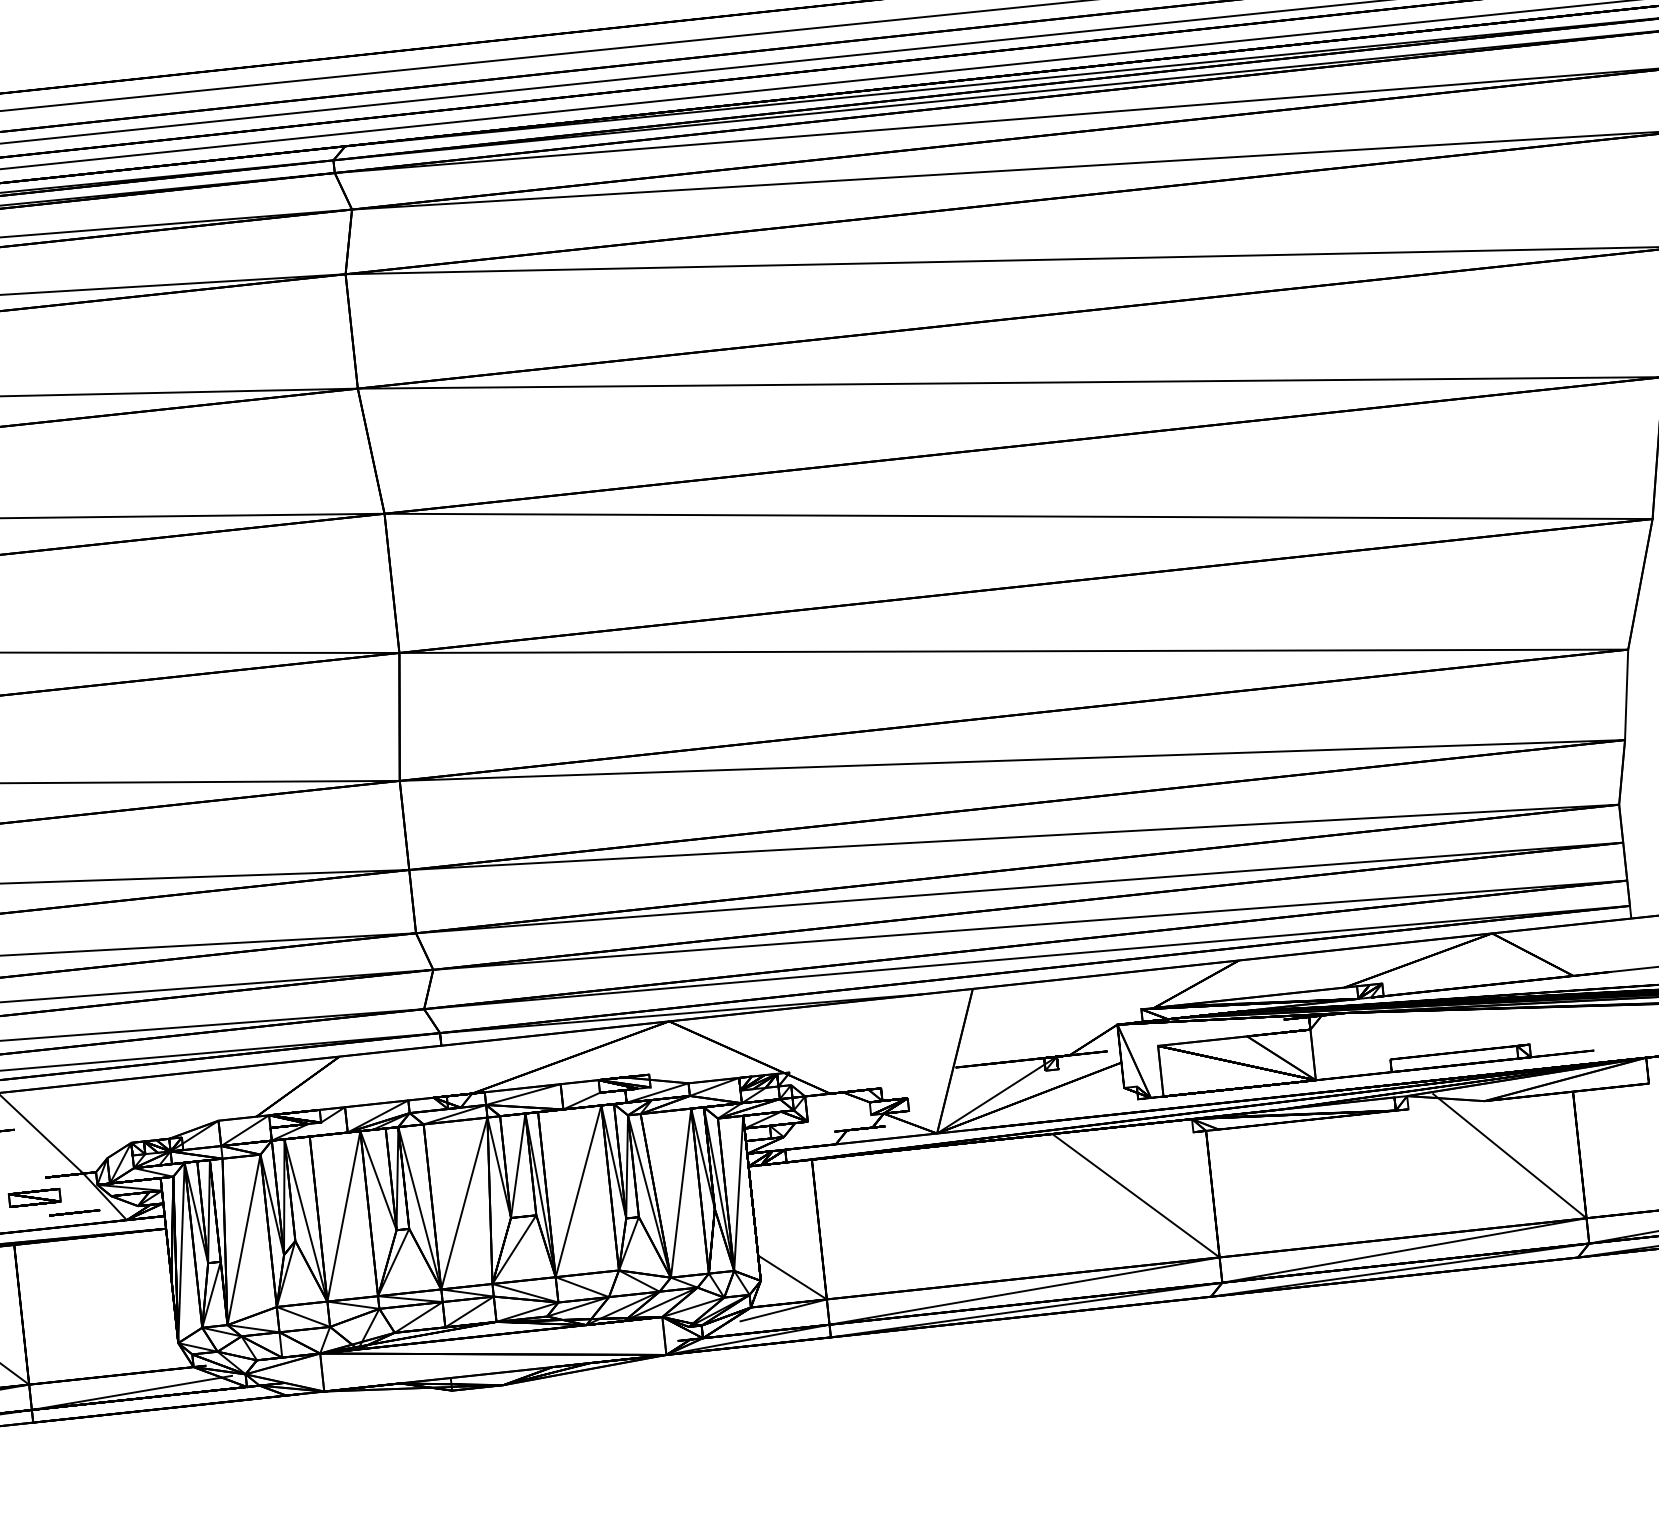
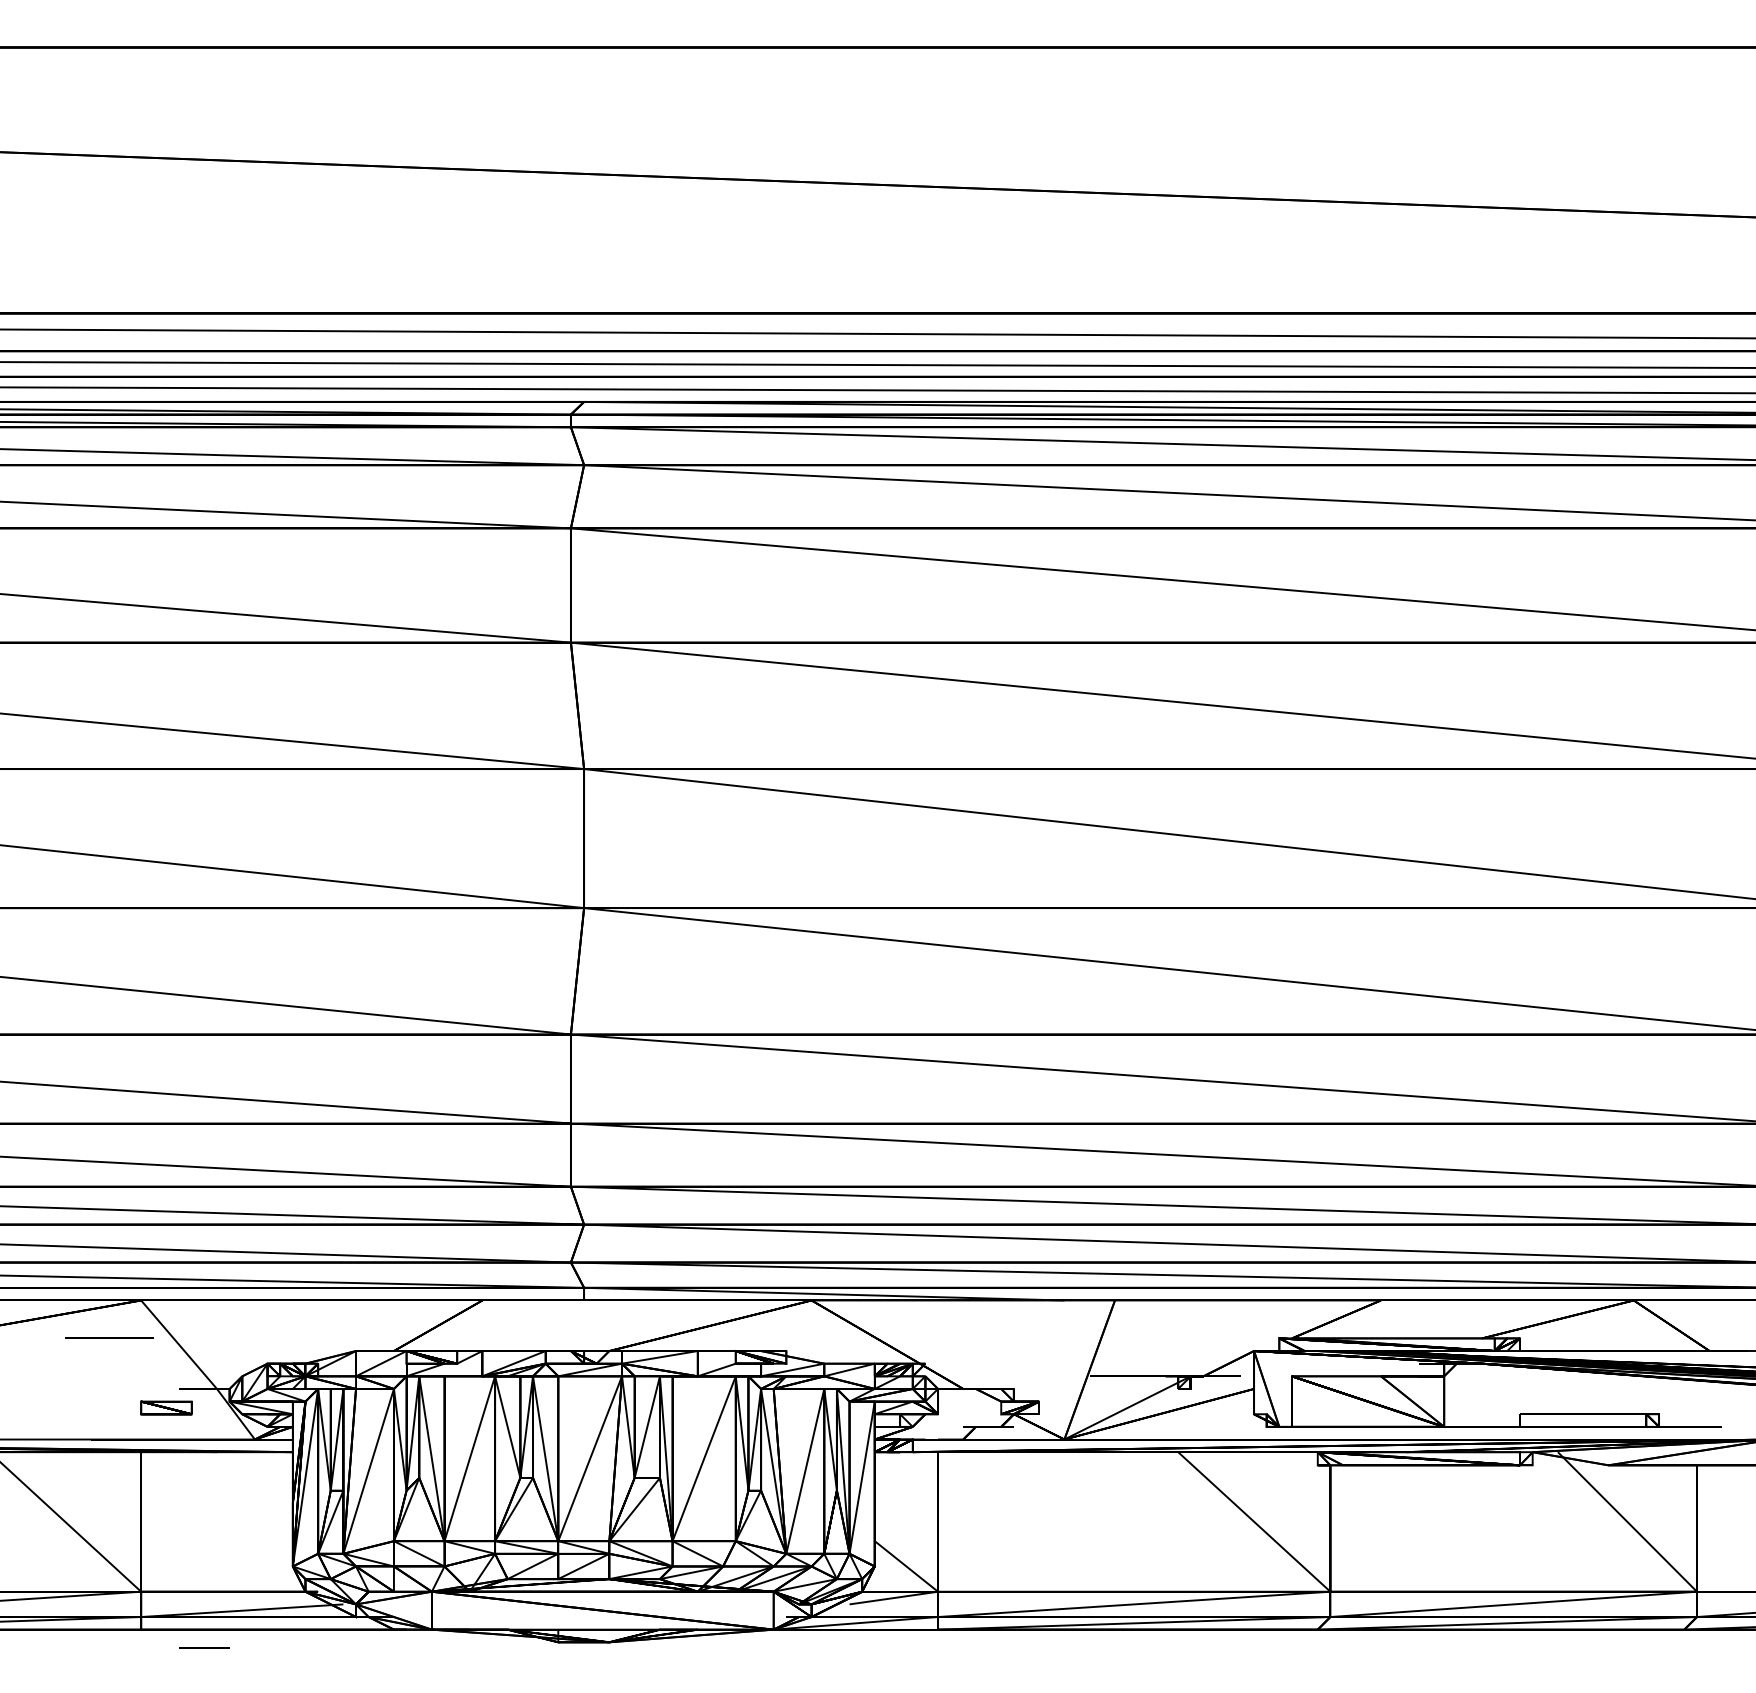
line: (74, 1212) -> (204, 1647), moved

